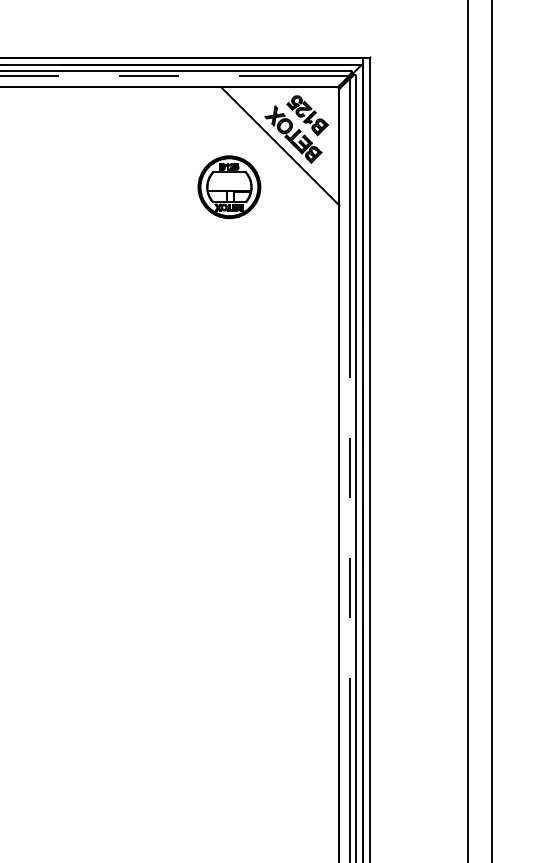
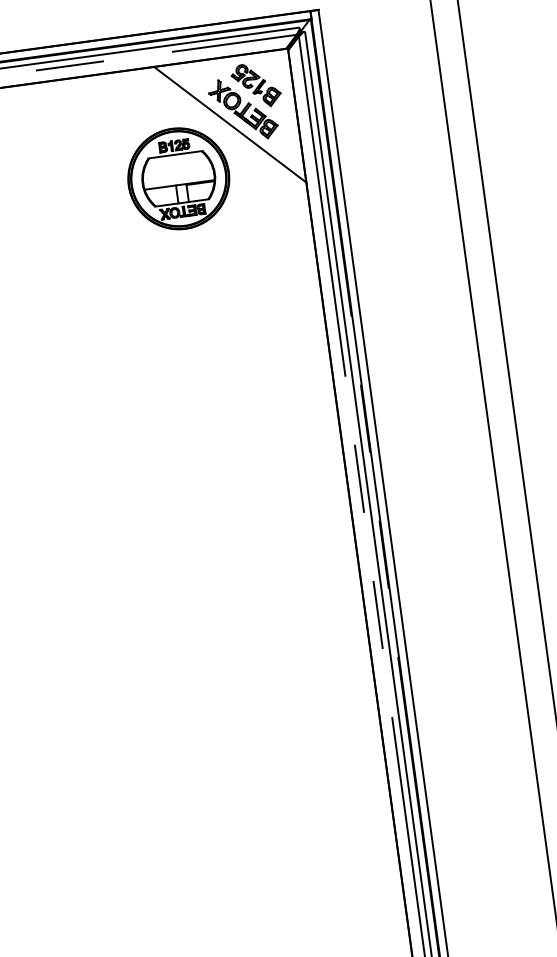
part: (229, 187) -> (178, 179), size x1.43

